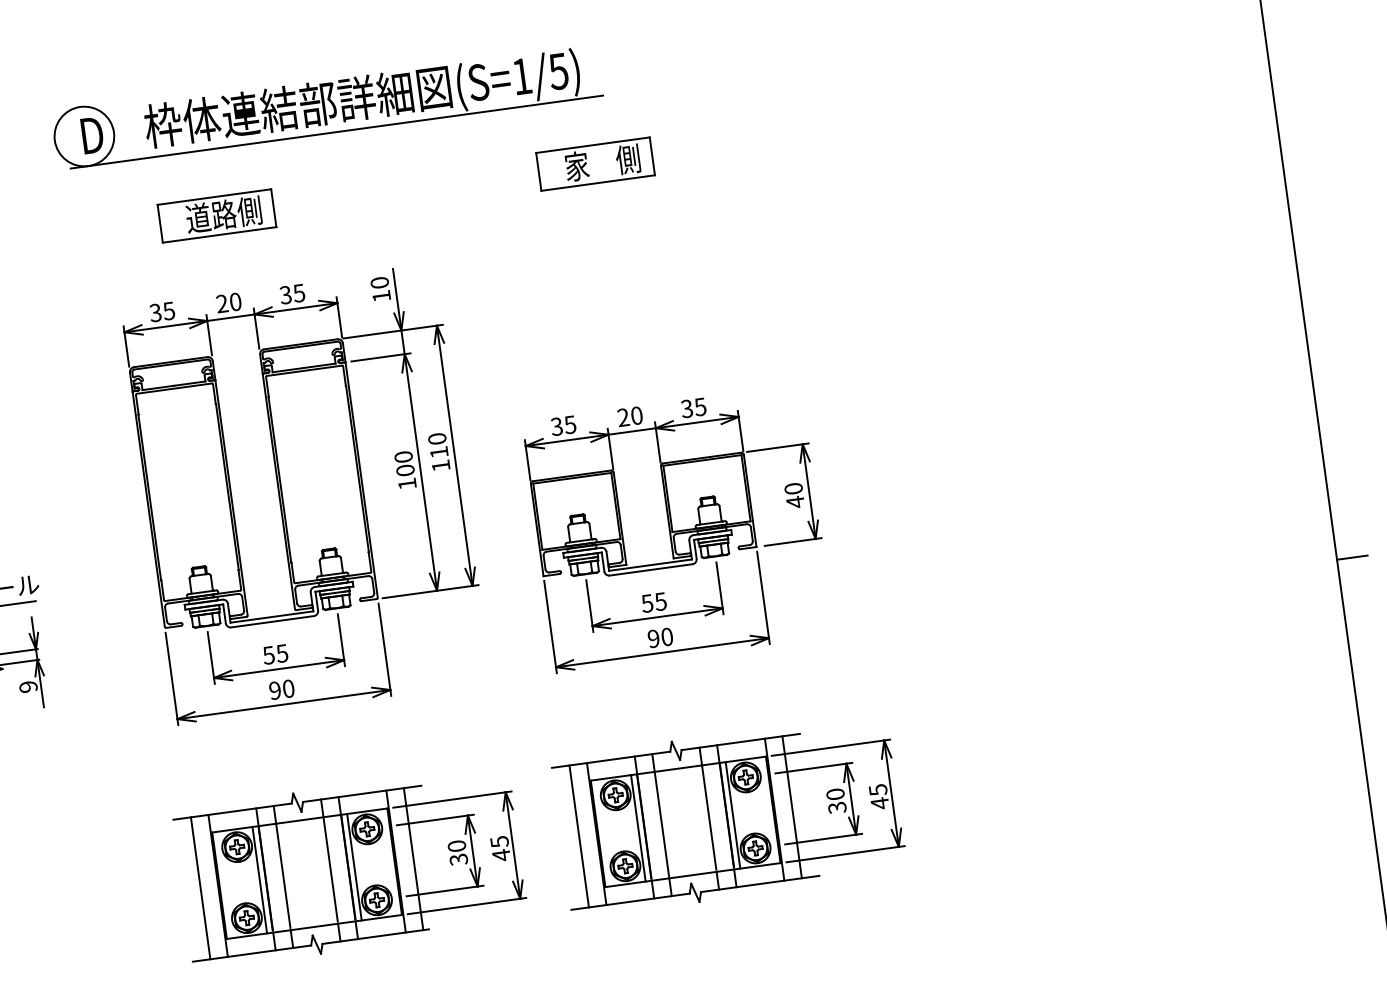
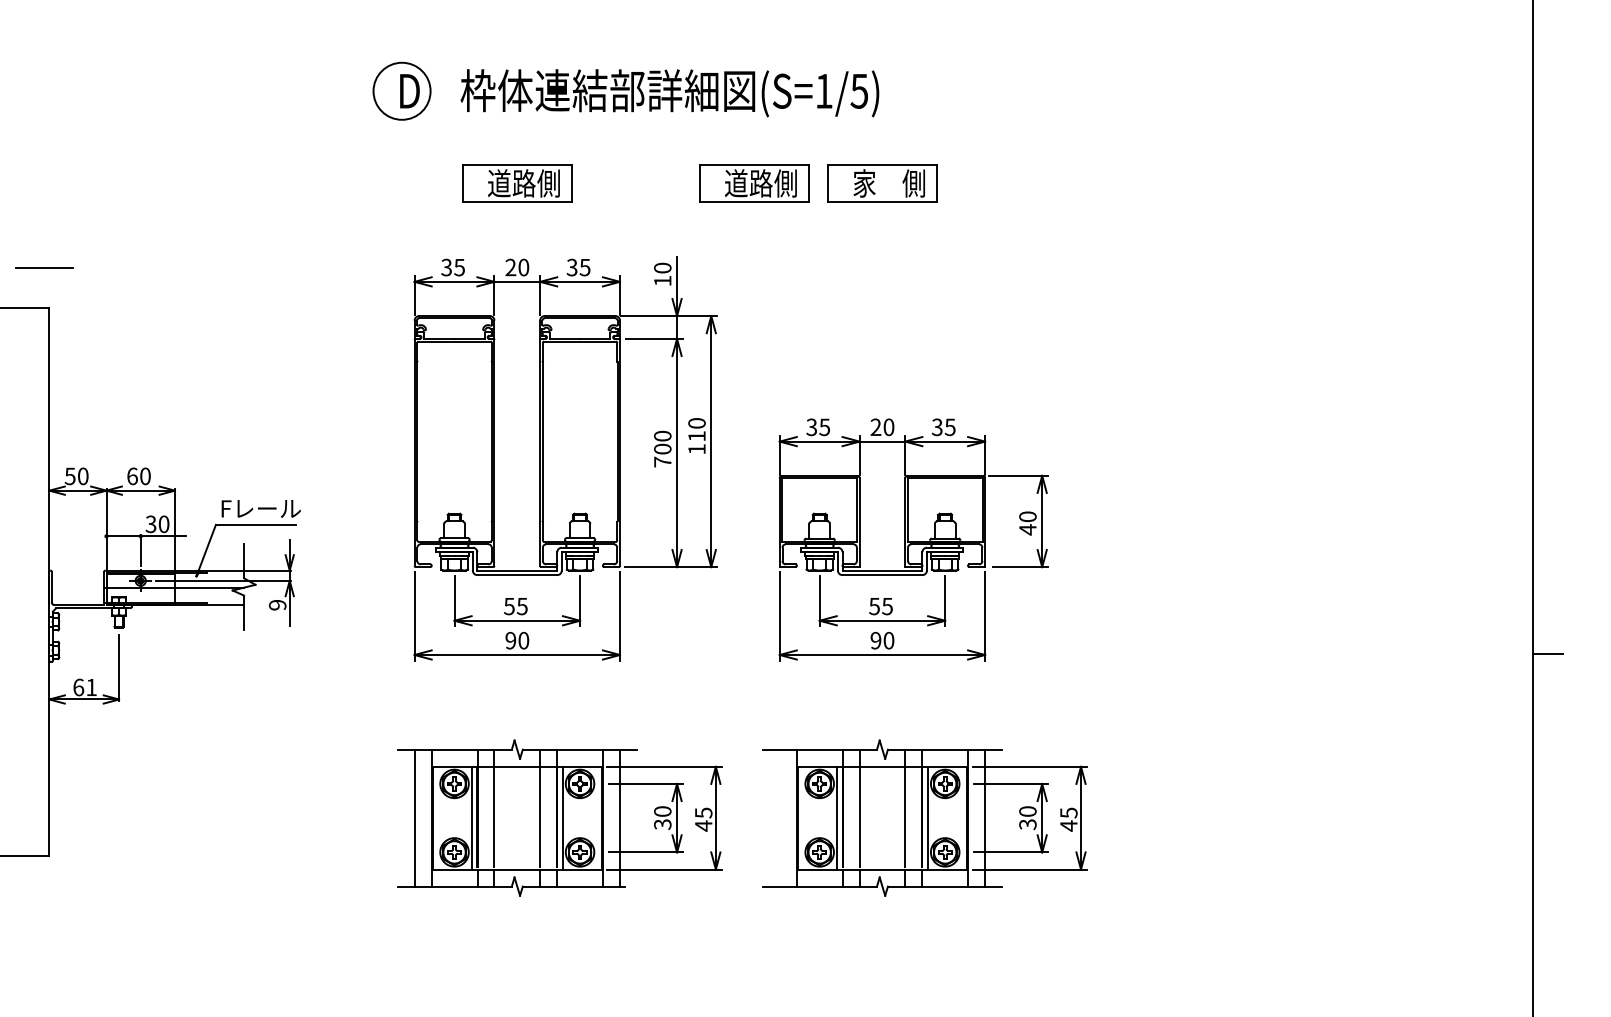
line: (336, 131) -> (641, 119), removed
part: (462, 182) -> (754, 183), added
text: (406, 483) -> (662, 461), 100 -> 700
line: (578, 835) -> (779, 817), removed

